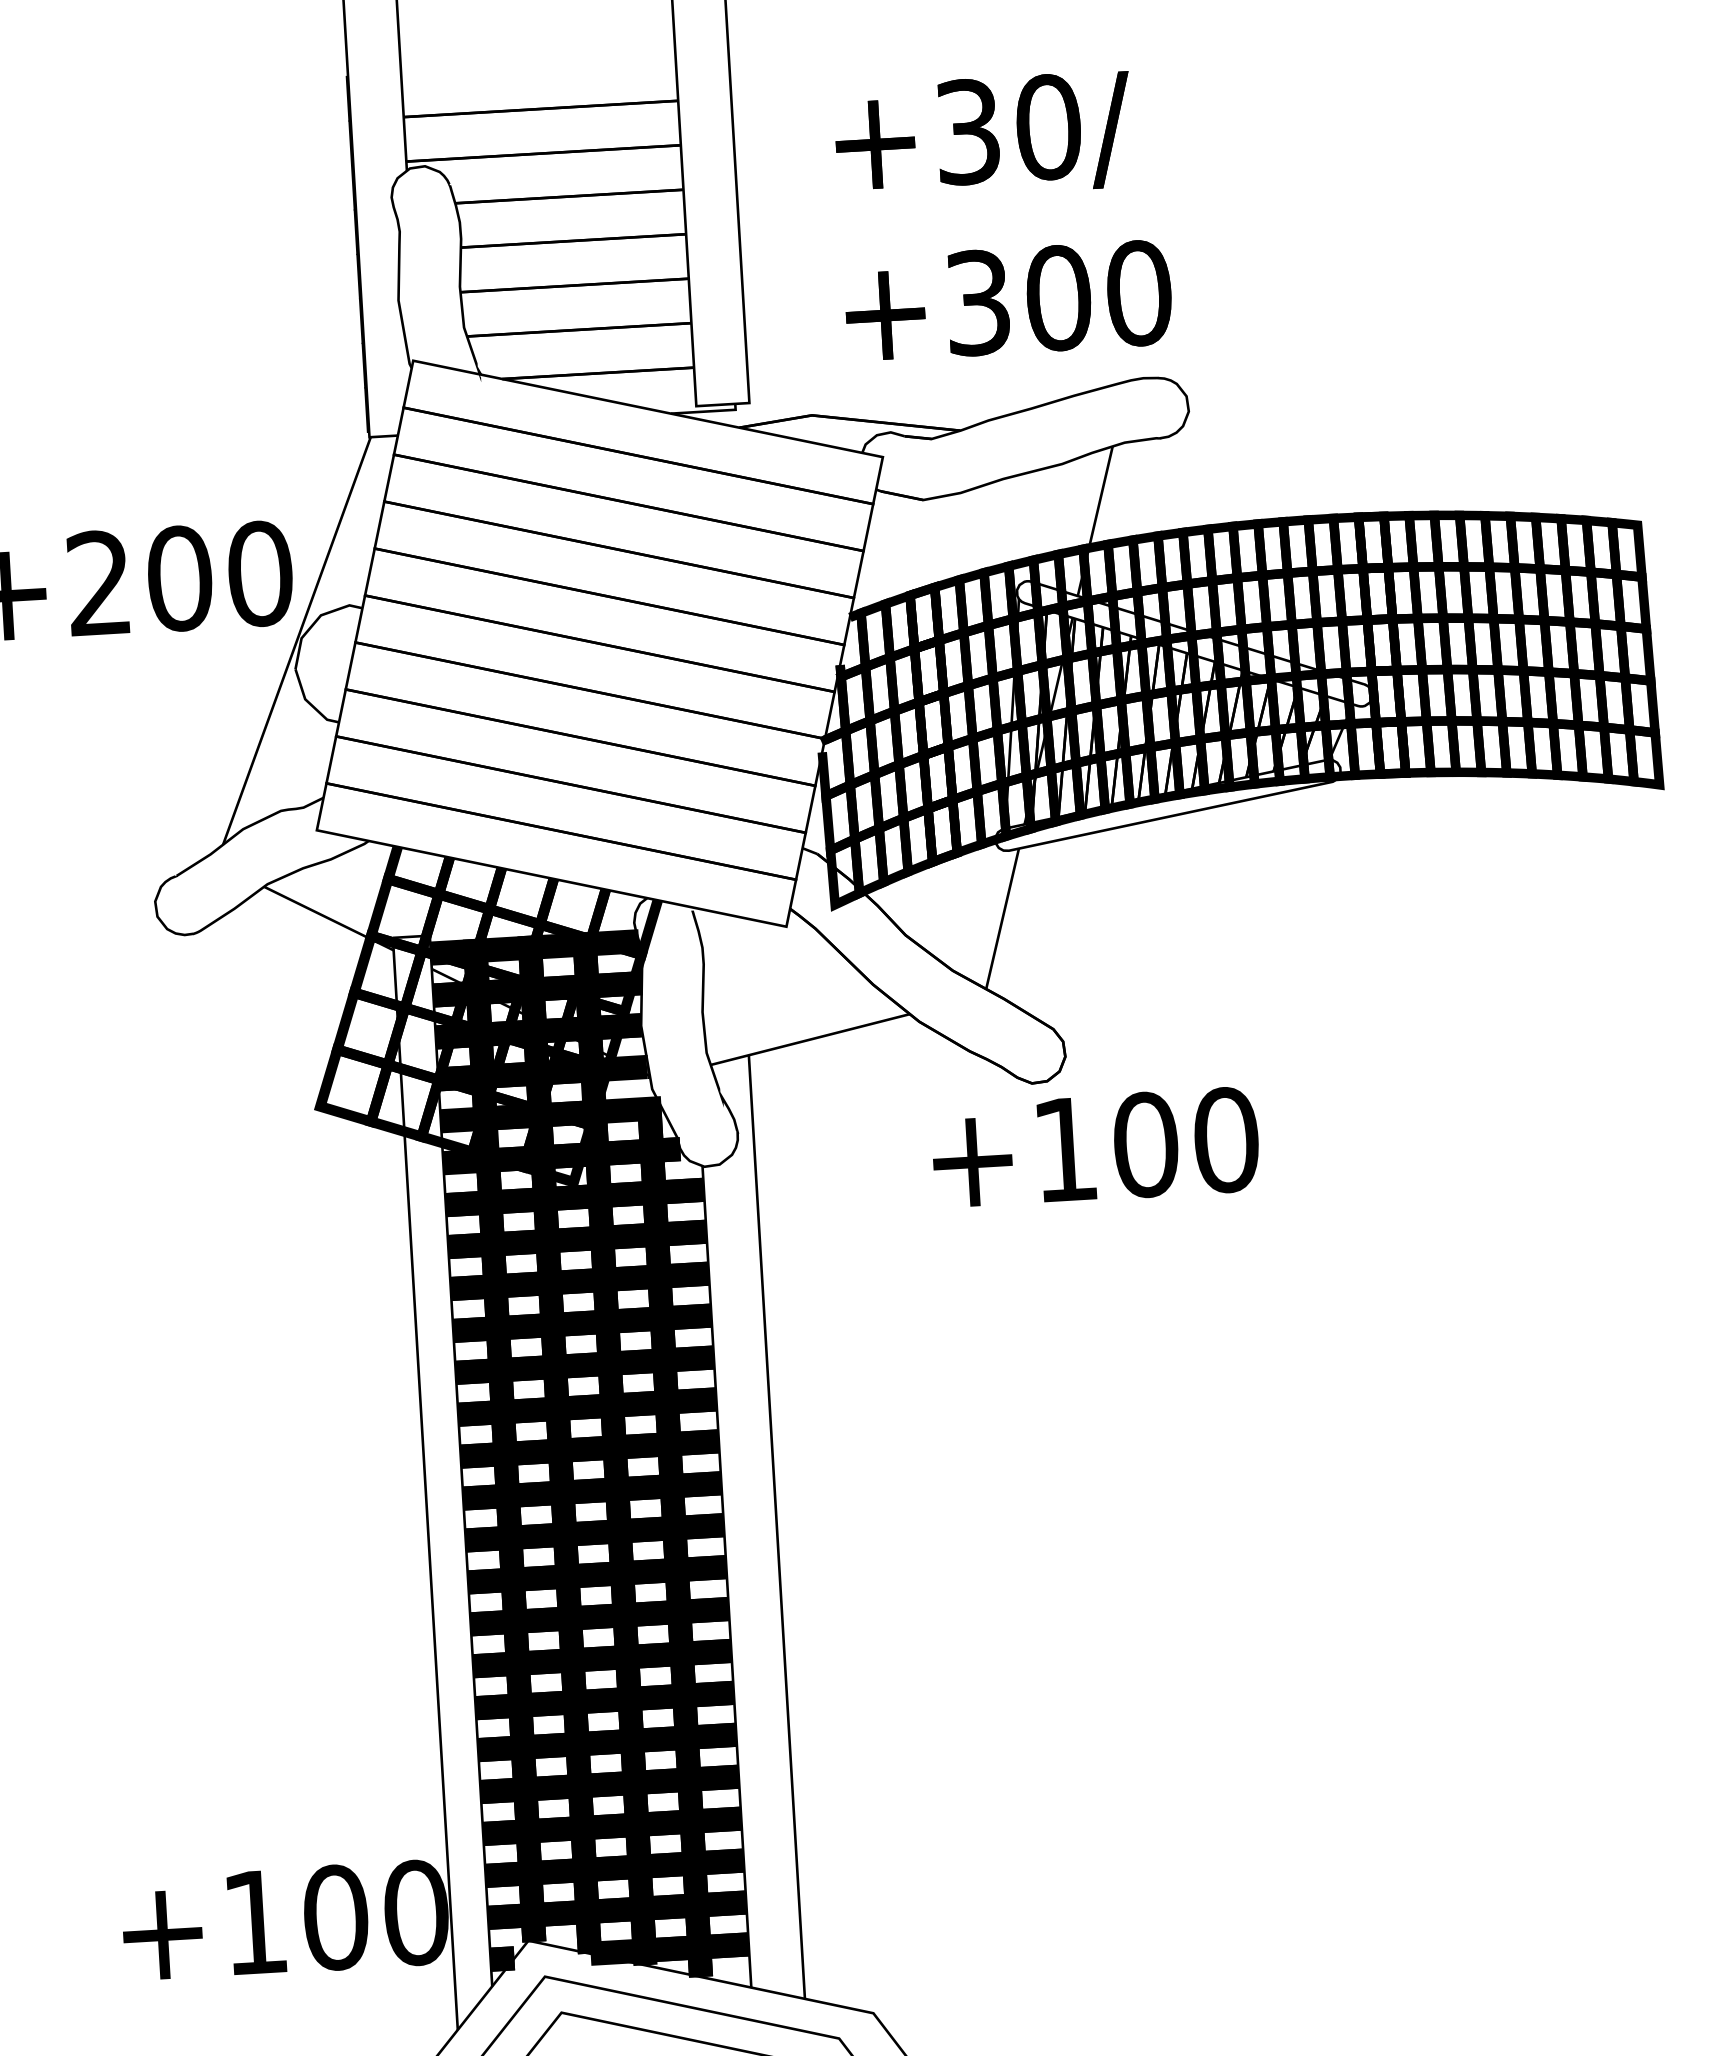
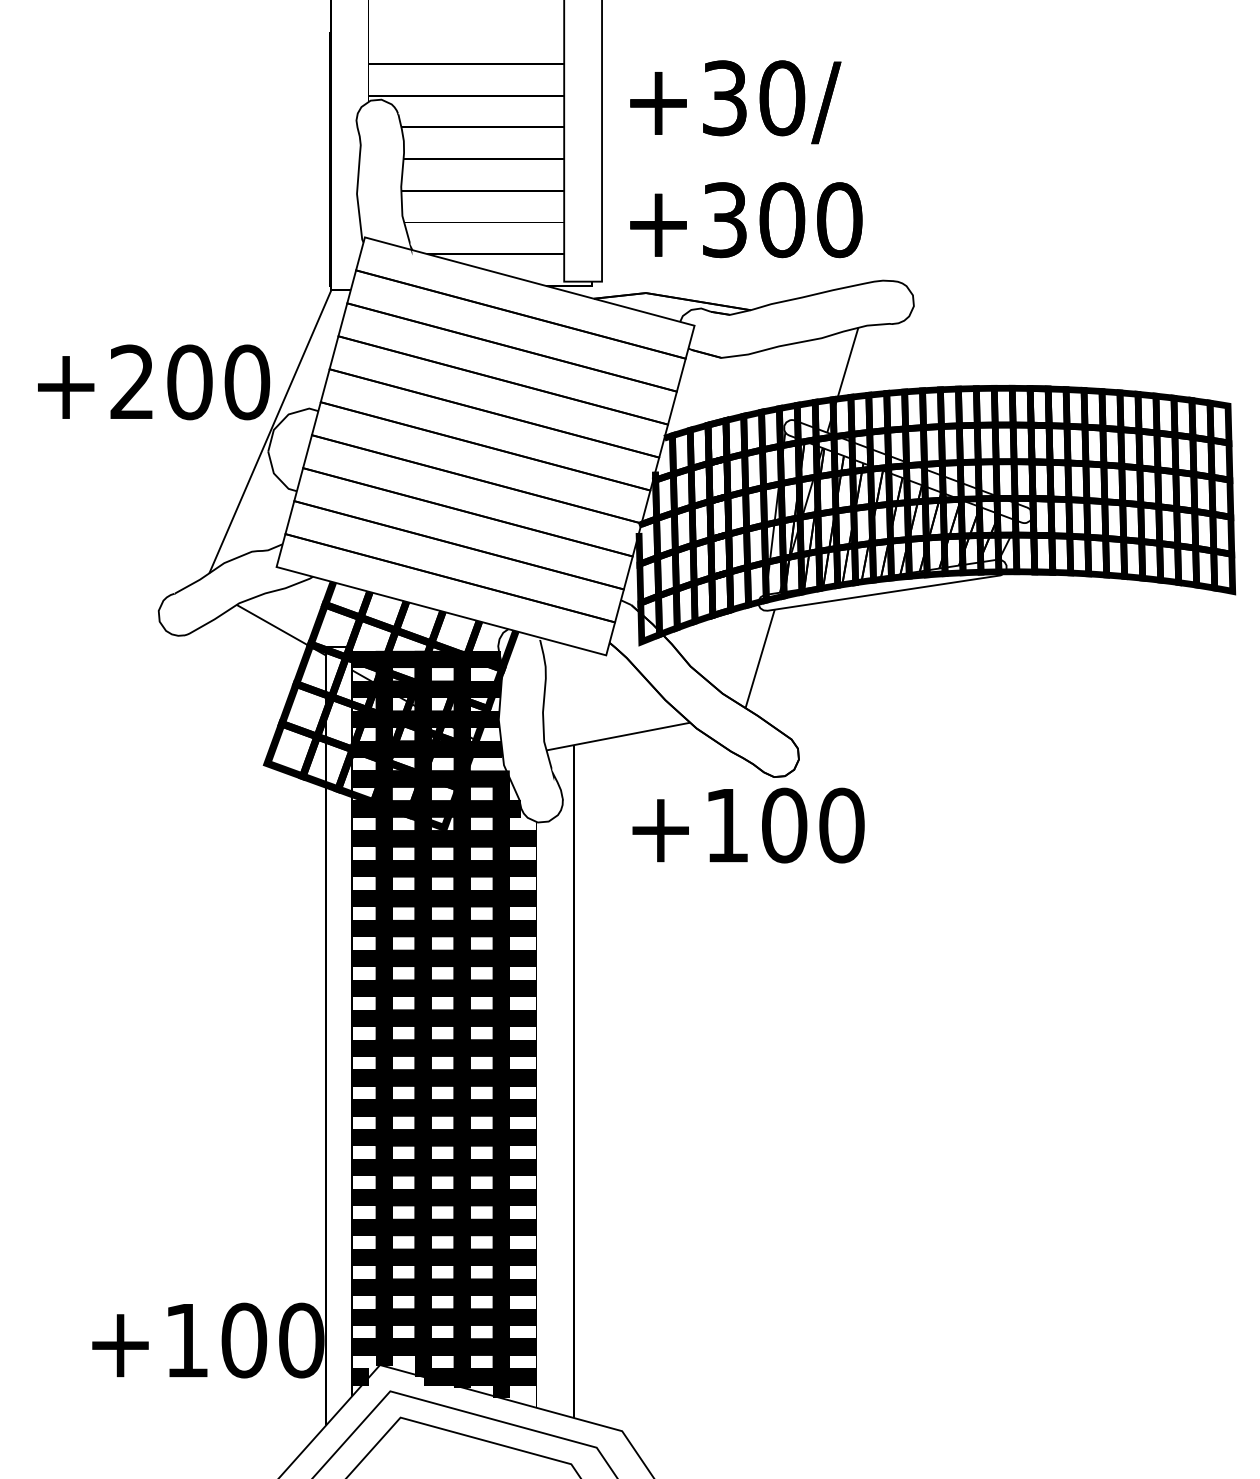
text: (1003, 216) -> (746, 159), moved
text: (1095, 1147) -> (748, 825), moved

